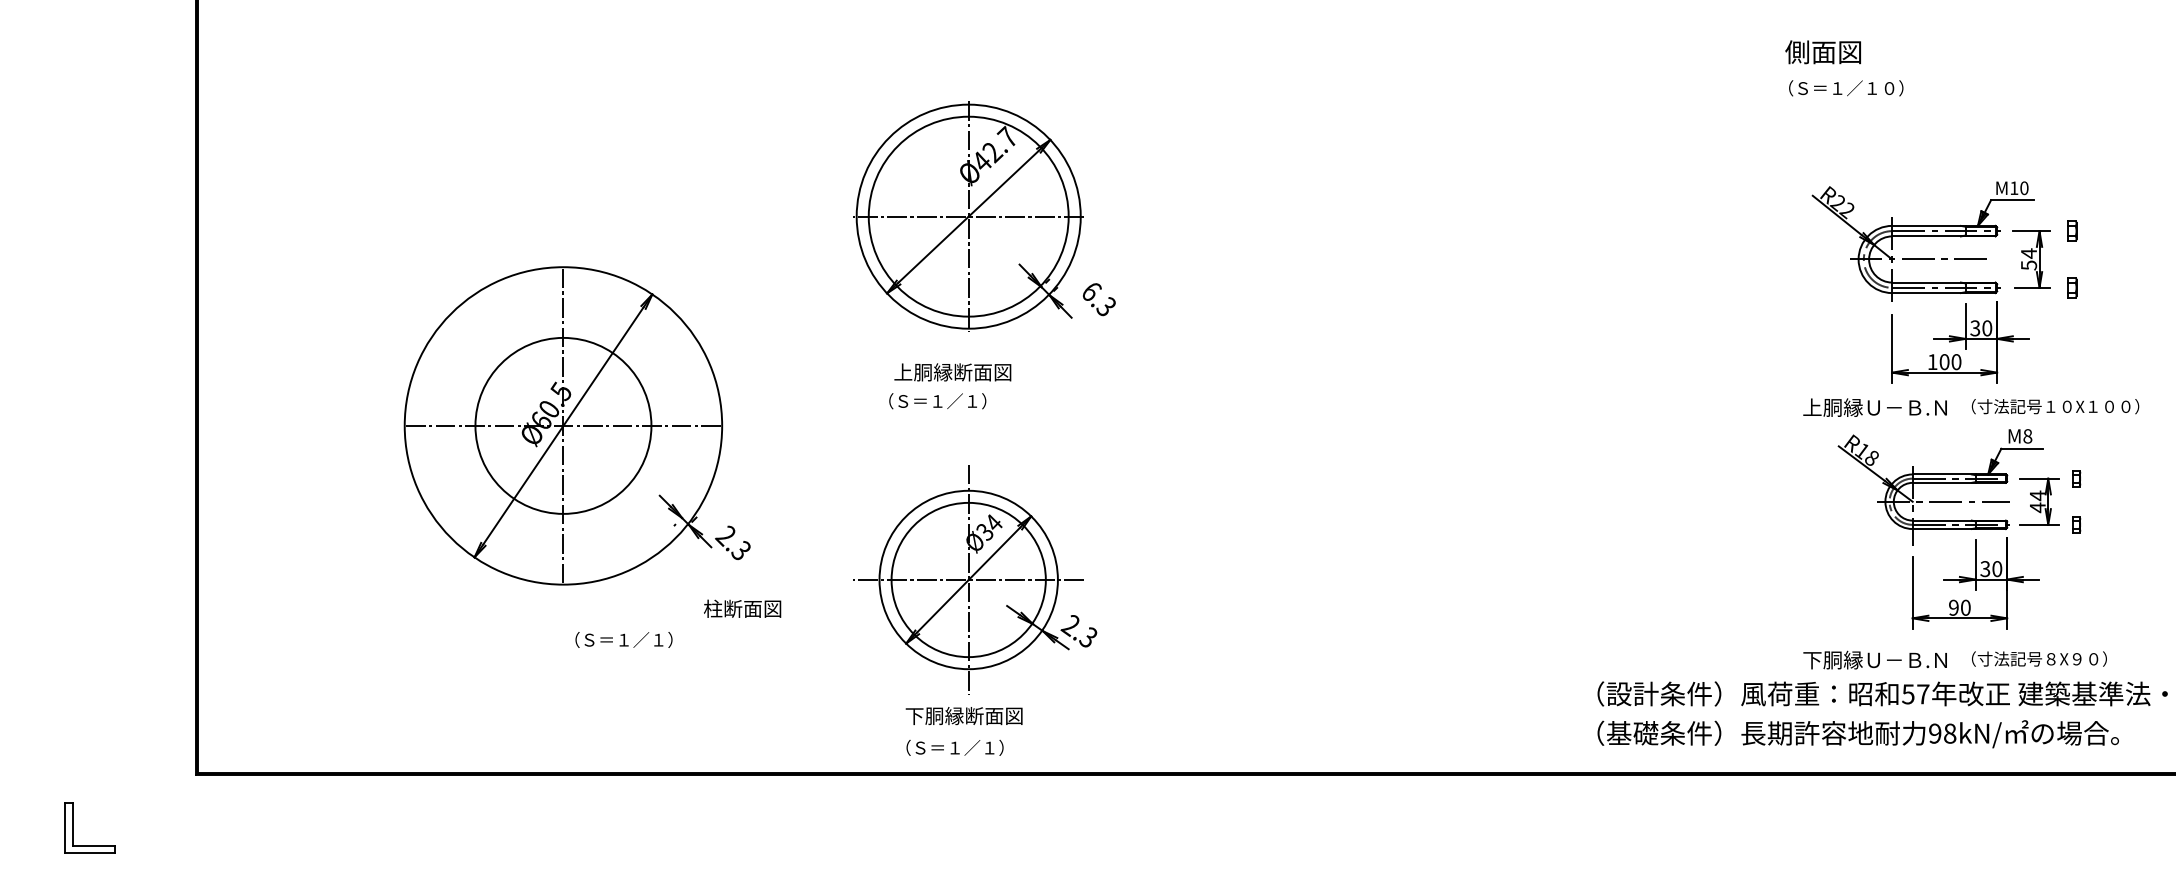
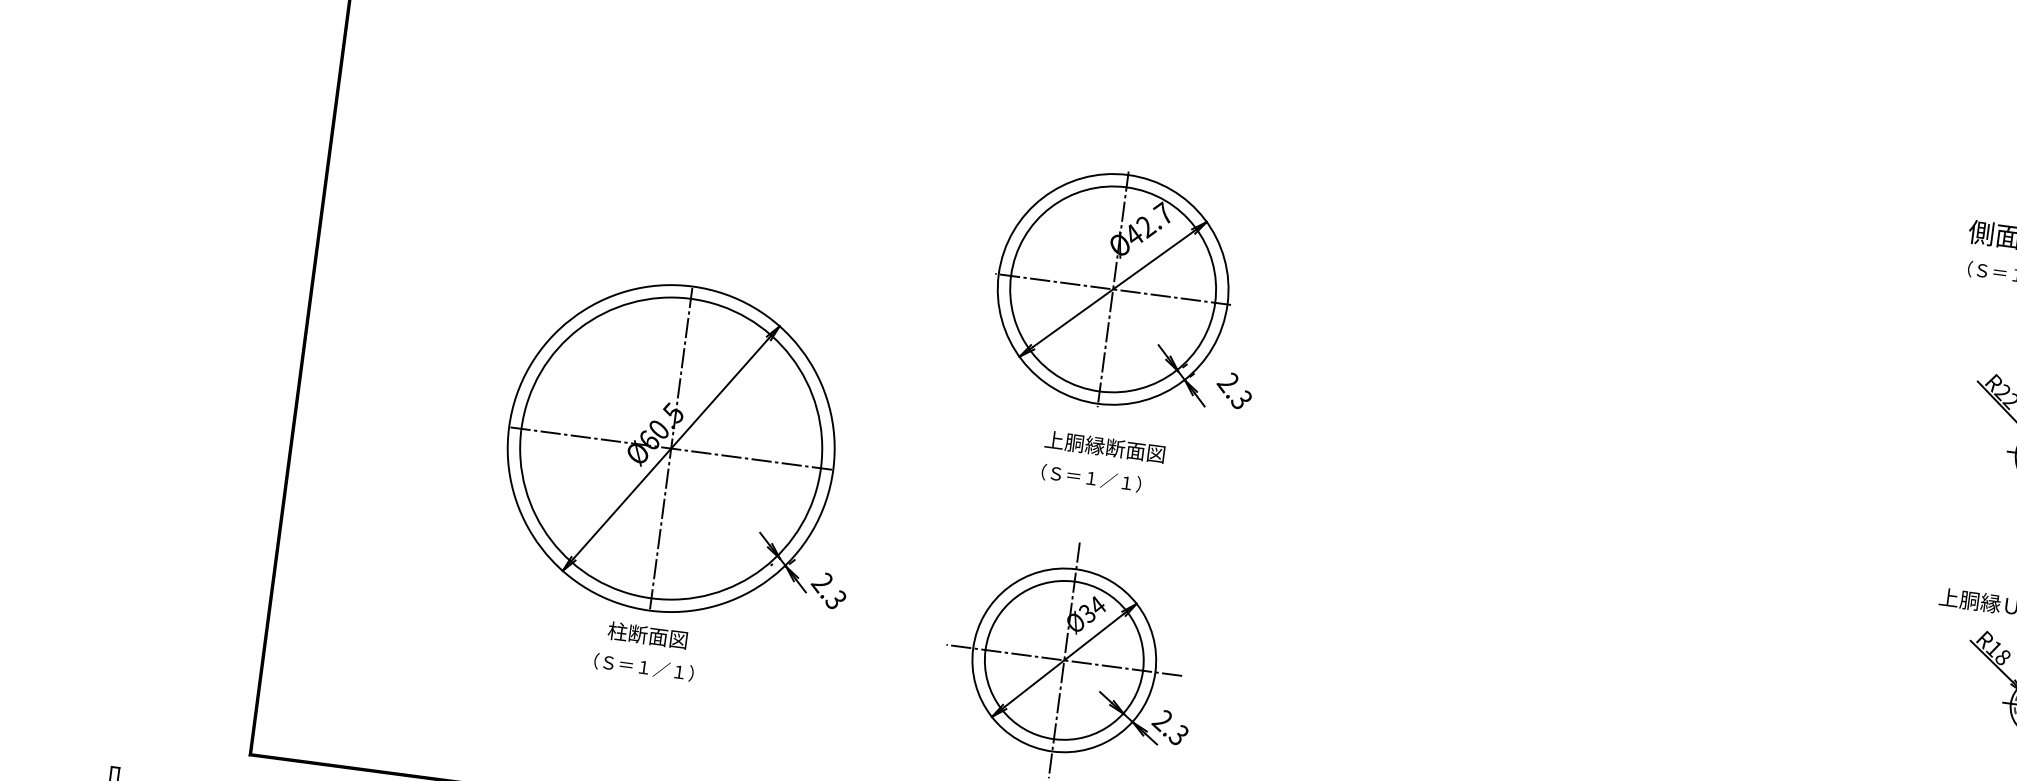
text: (1090, 291) -> (1227, 382), 6.3 -> 2.3
text: (952, 372) -> (1104, 447), moved
text: (937, 401) -> (1091, 478), moved
circle: (563, 425) -> (671, 448), size x1.67
text: (742, 608) -> (647, 635), moved
text: (623, 639) -> (643, 666), moved

